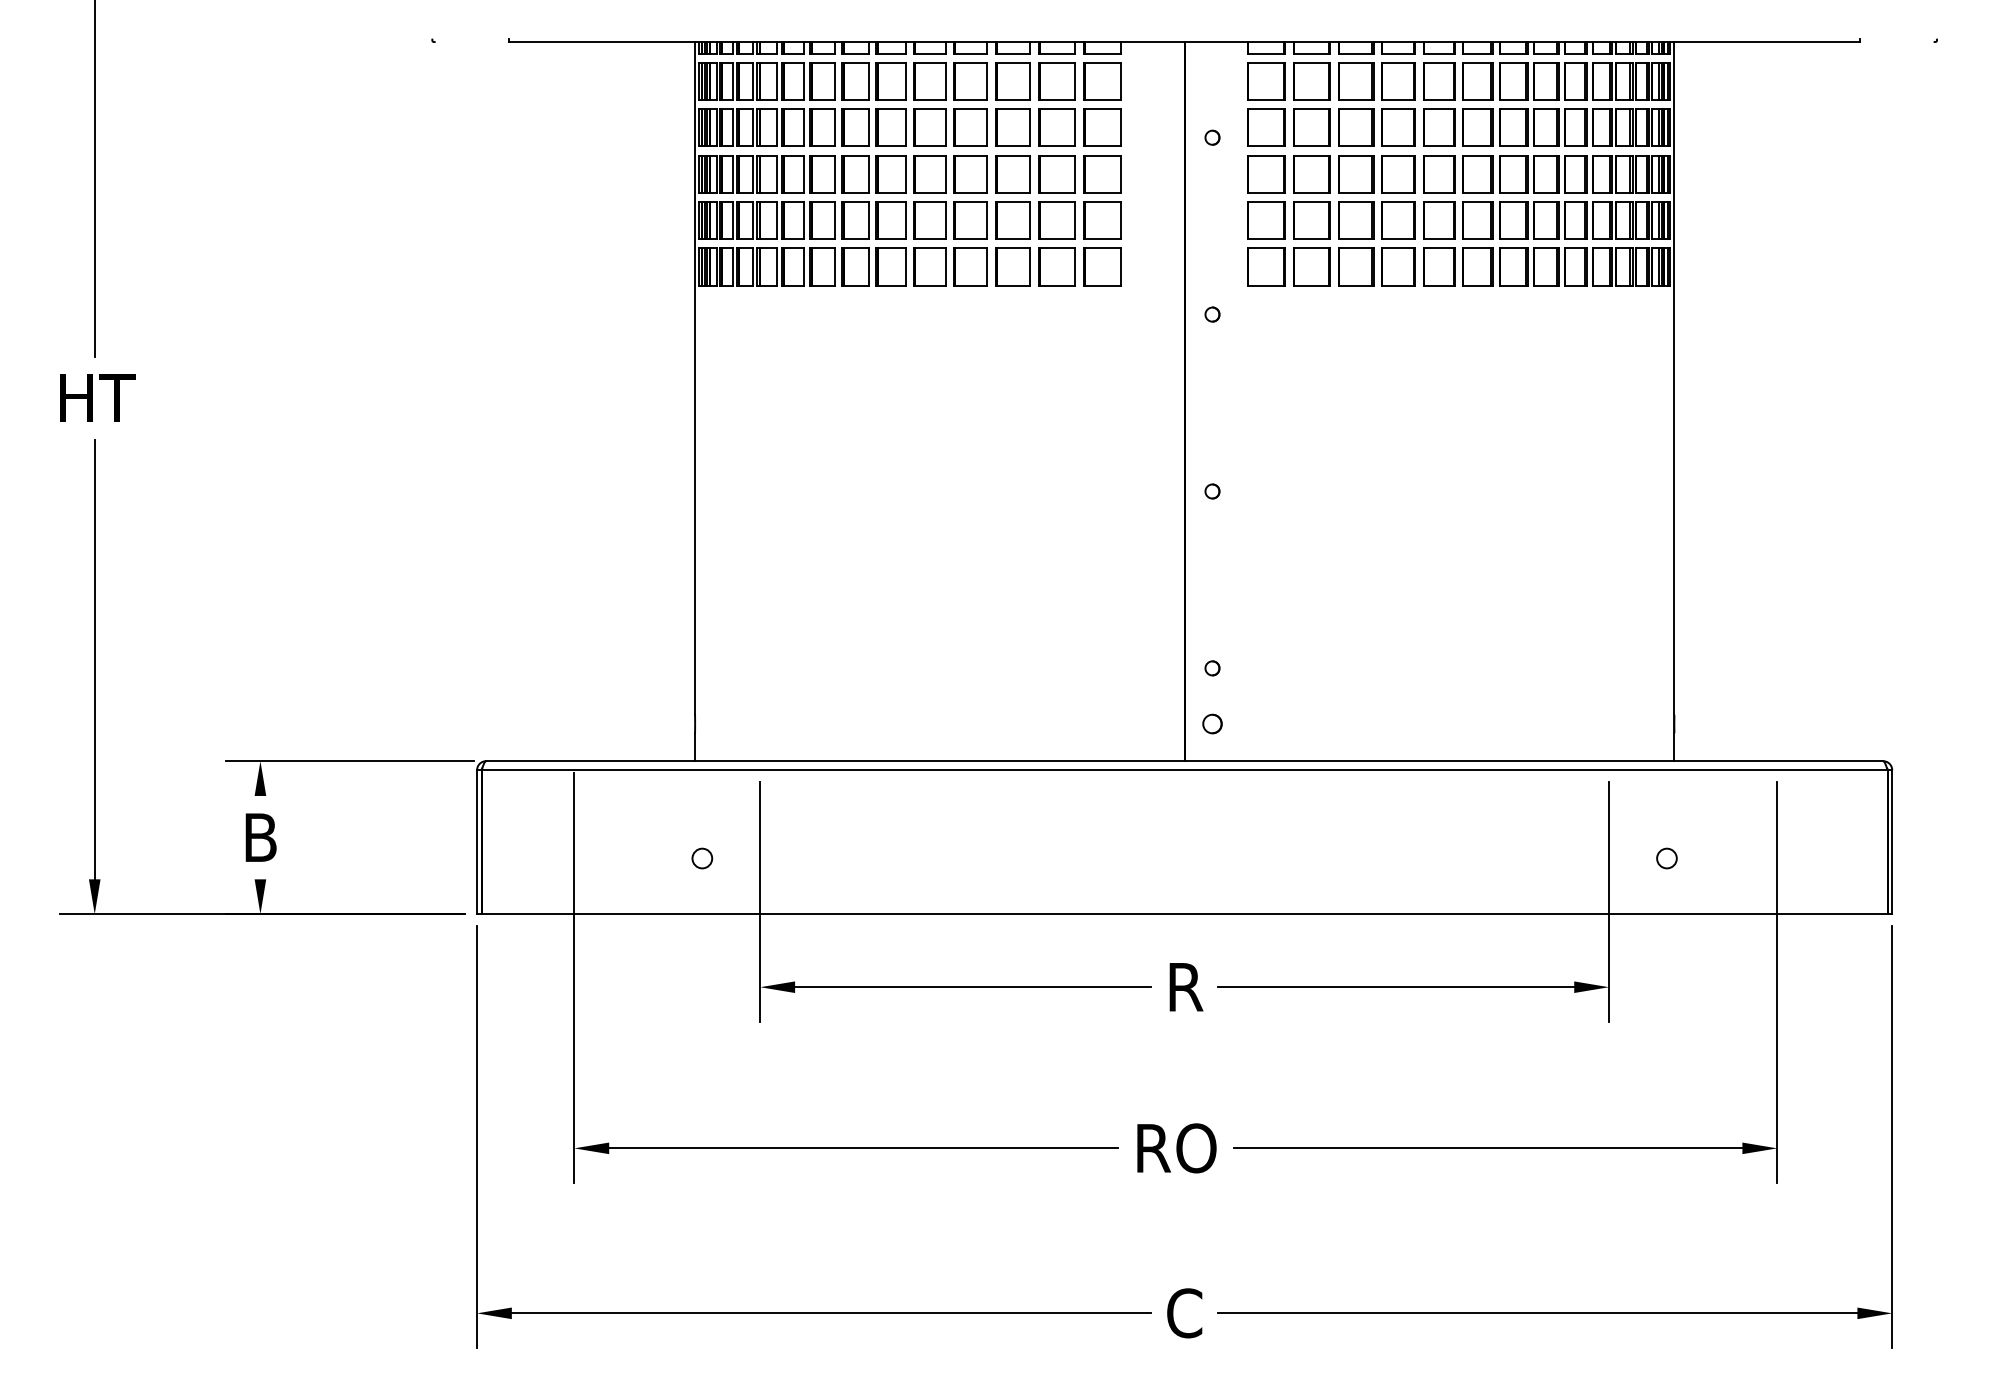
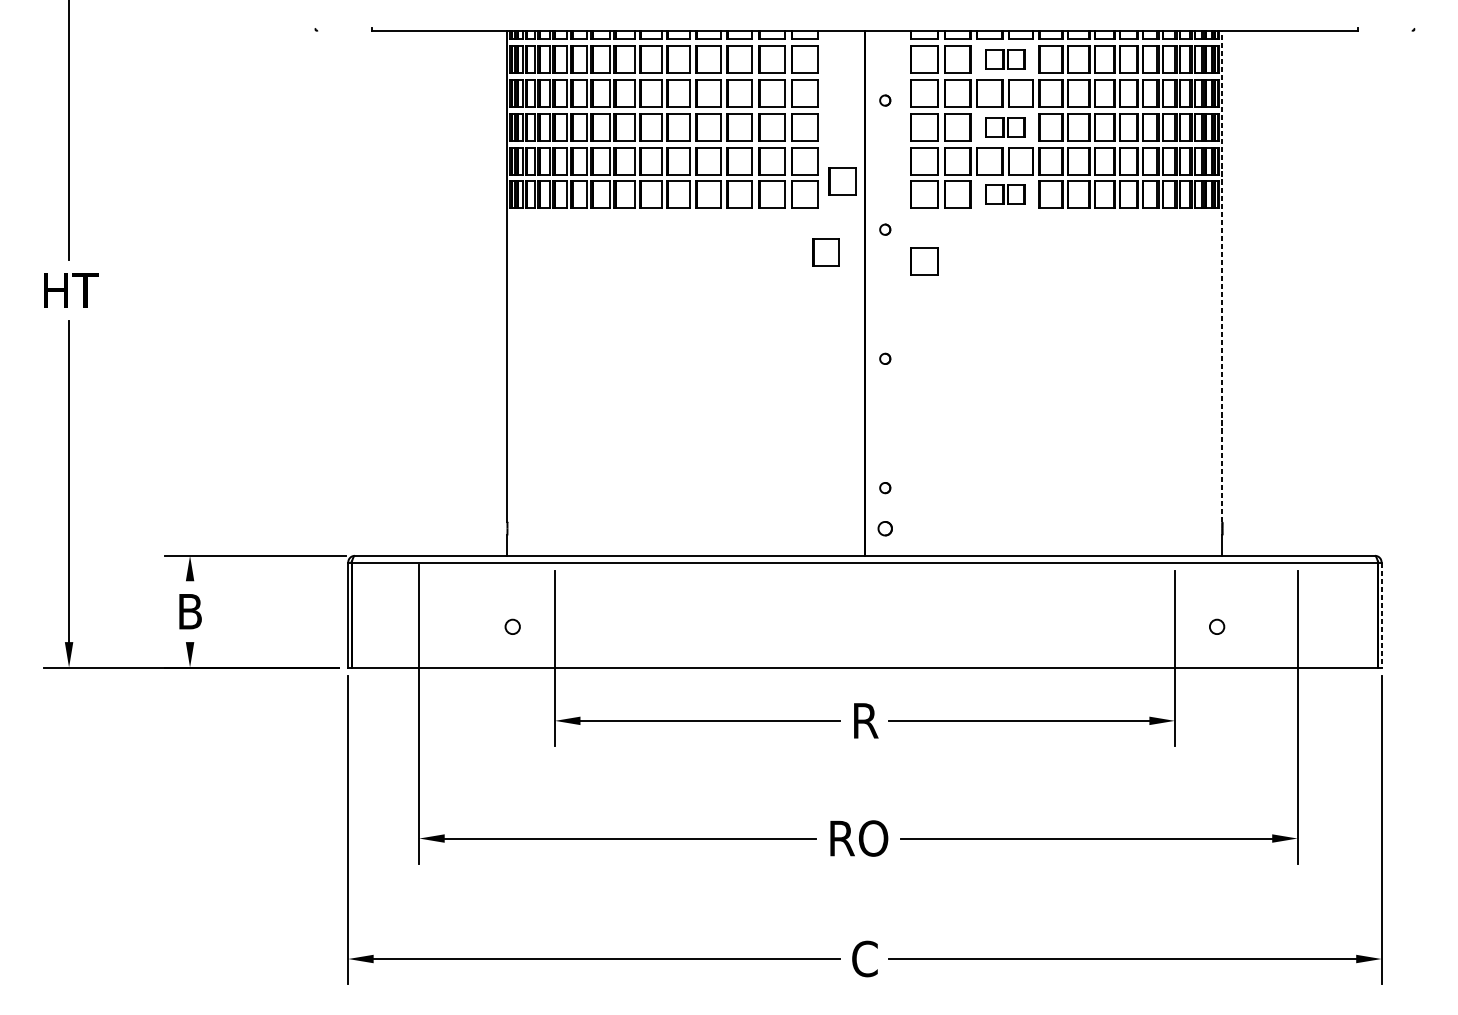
part: (1376, 81) -> (1005, 59), size x0.7
part: (1376, 174) -> (1005, 127), size x0.7
part: (1153, 248) -> (842, 181), added
part: (1376, 266) -> (1005, 194), size x0.7
part: (1130, 345) -> (825, 252), added
part: (1266, 357) -> (924, 261), added
line: (1674, 377) -> (1222, 275), solid -> dashed
line: (1892, 842) -> (1381, 615), solid -> dashed

